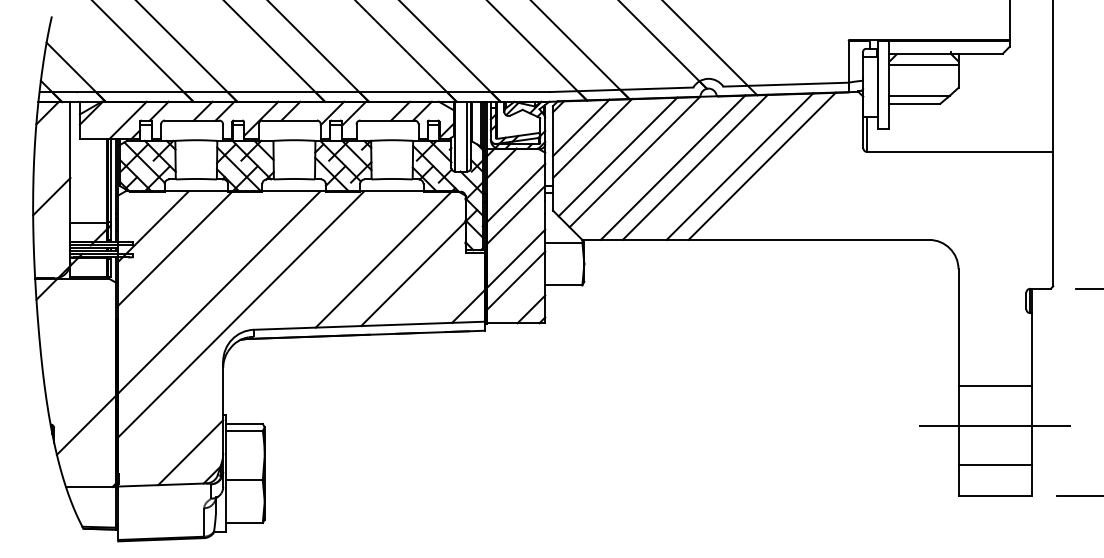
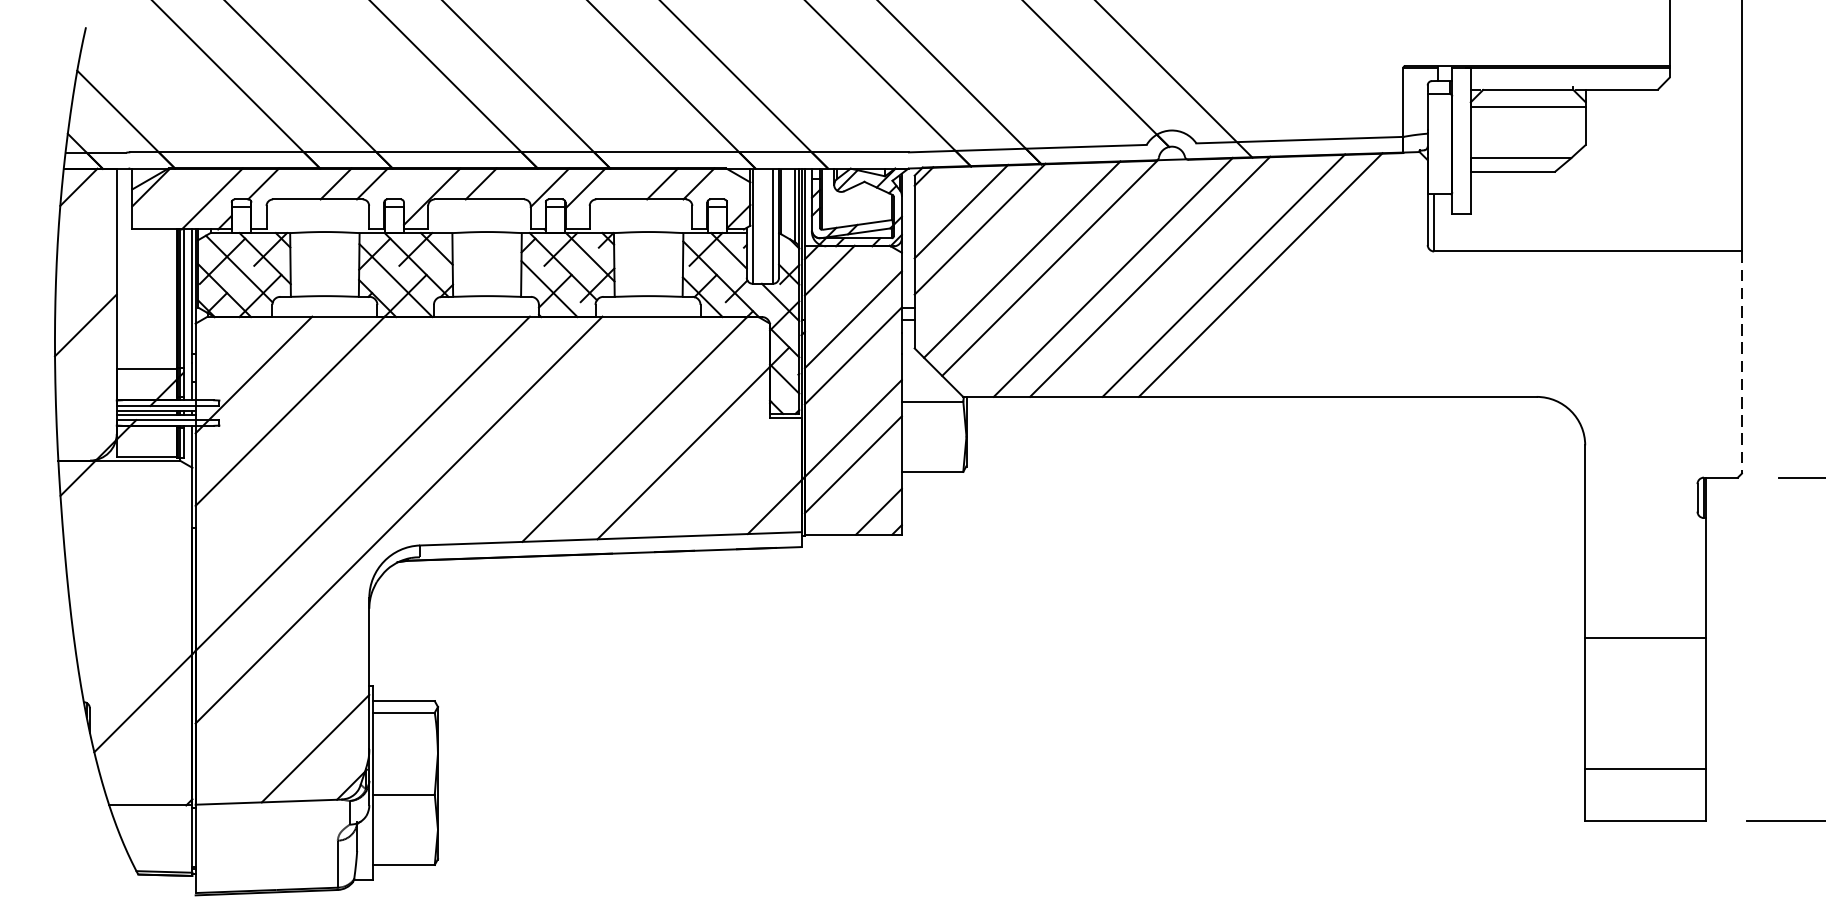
line: (1053, 219) -> (1742, 363), solid -> dashed
line: (994, 425) -> (1644, 703), removed

